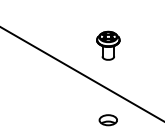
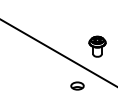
part: (108, 45) -> (97, 46), moved

